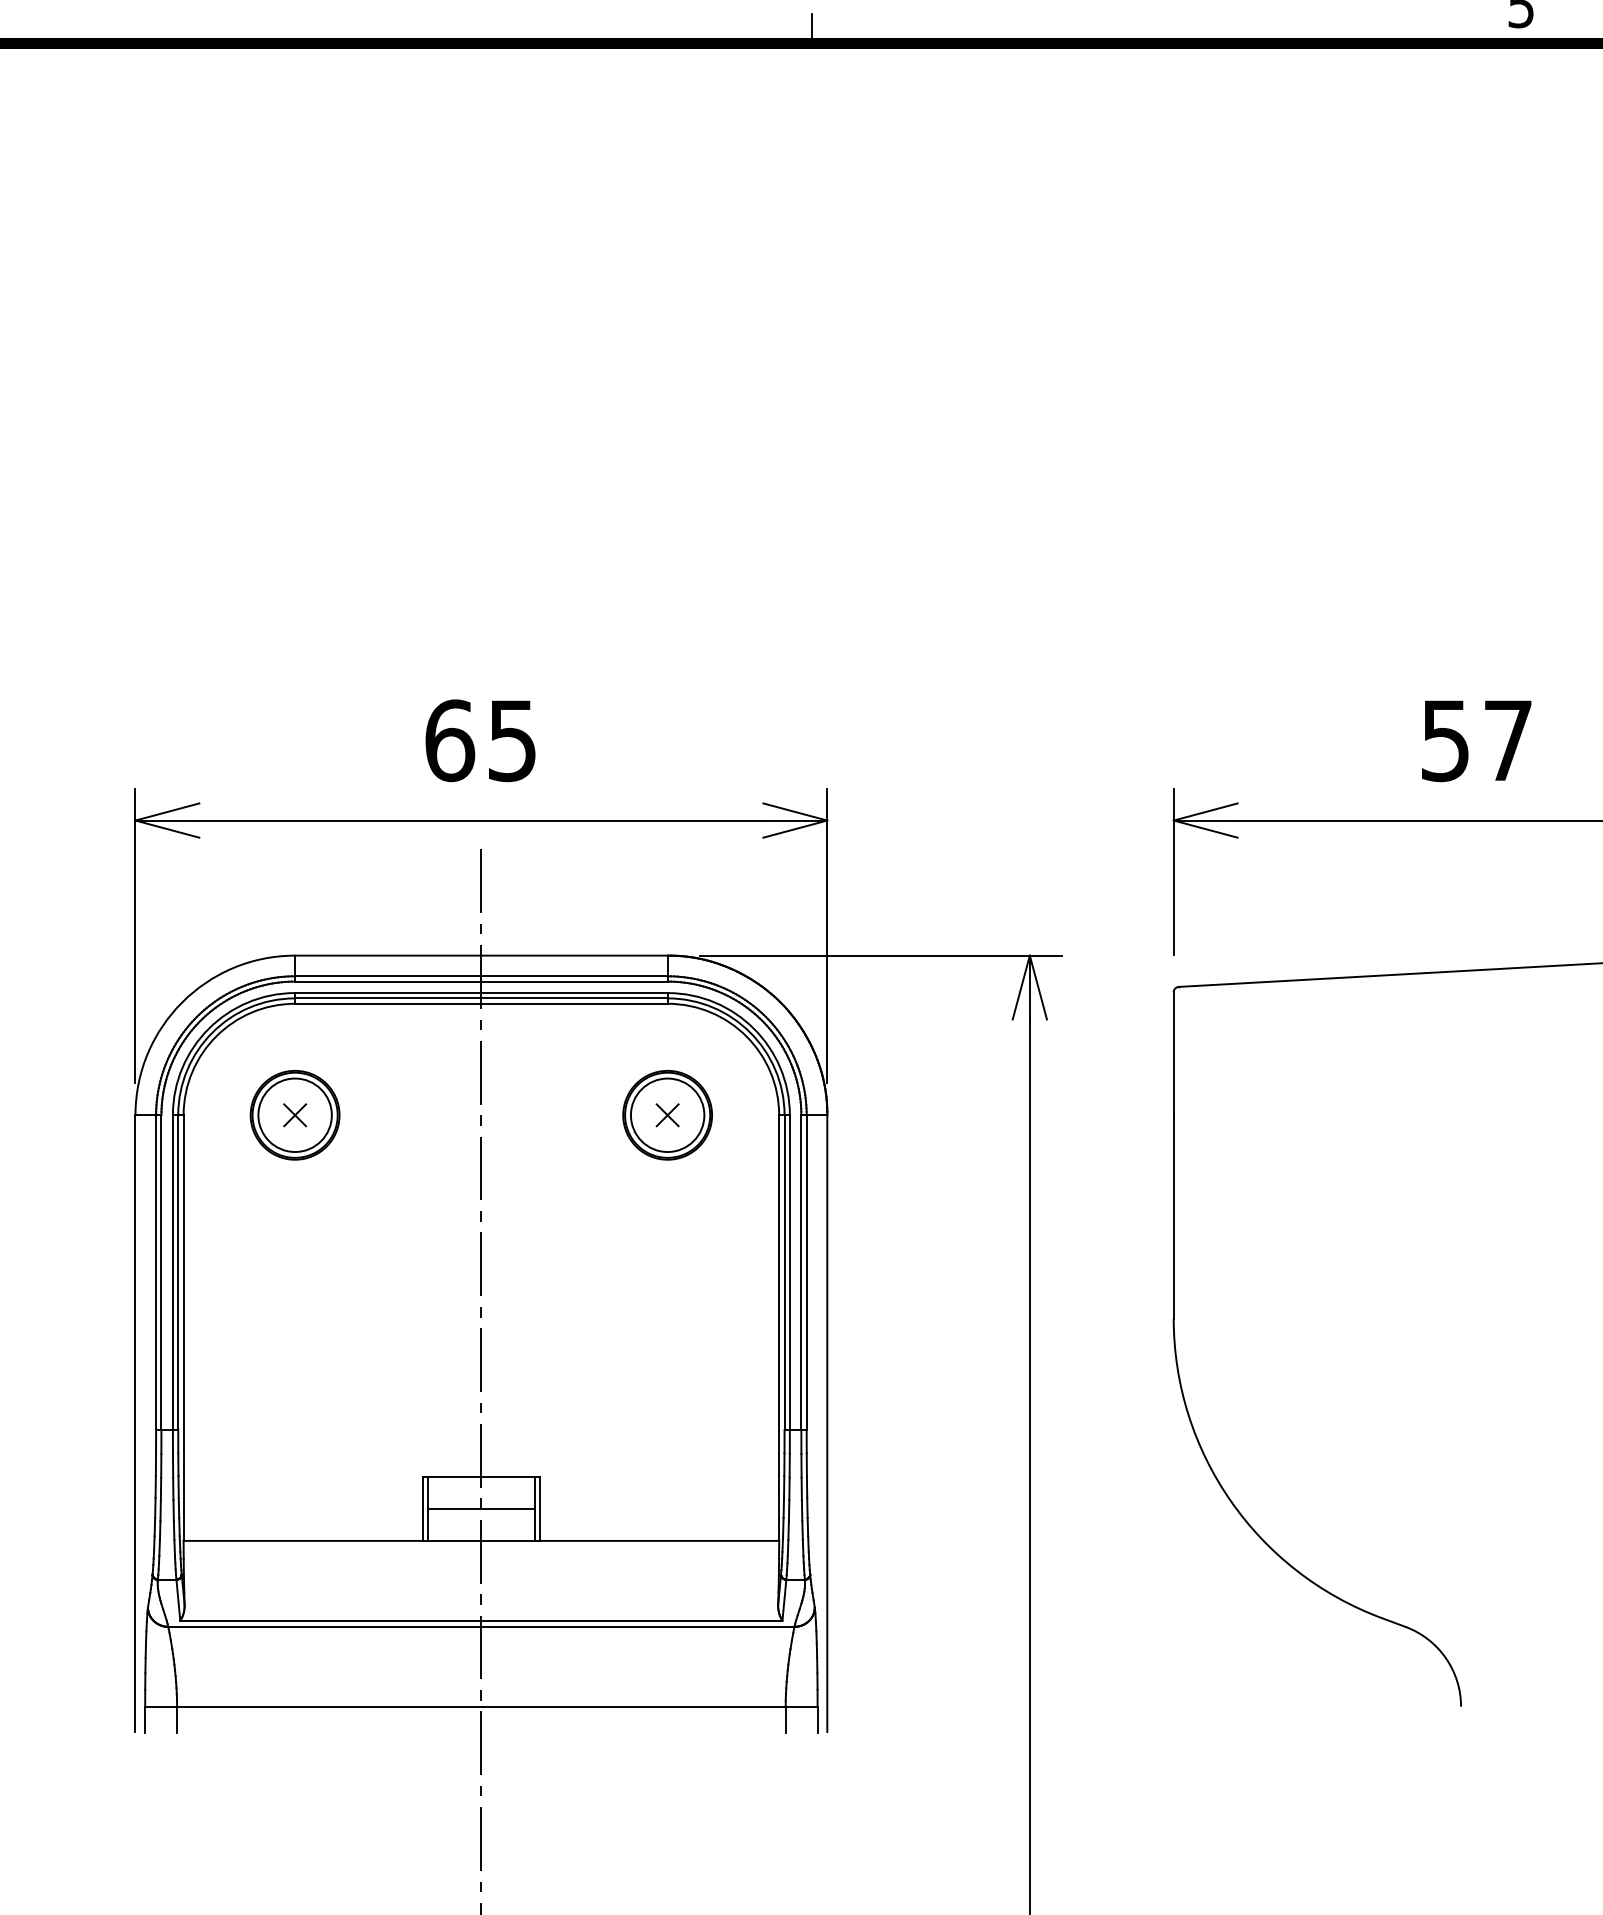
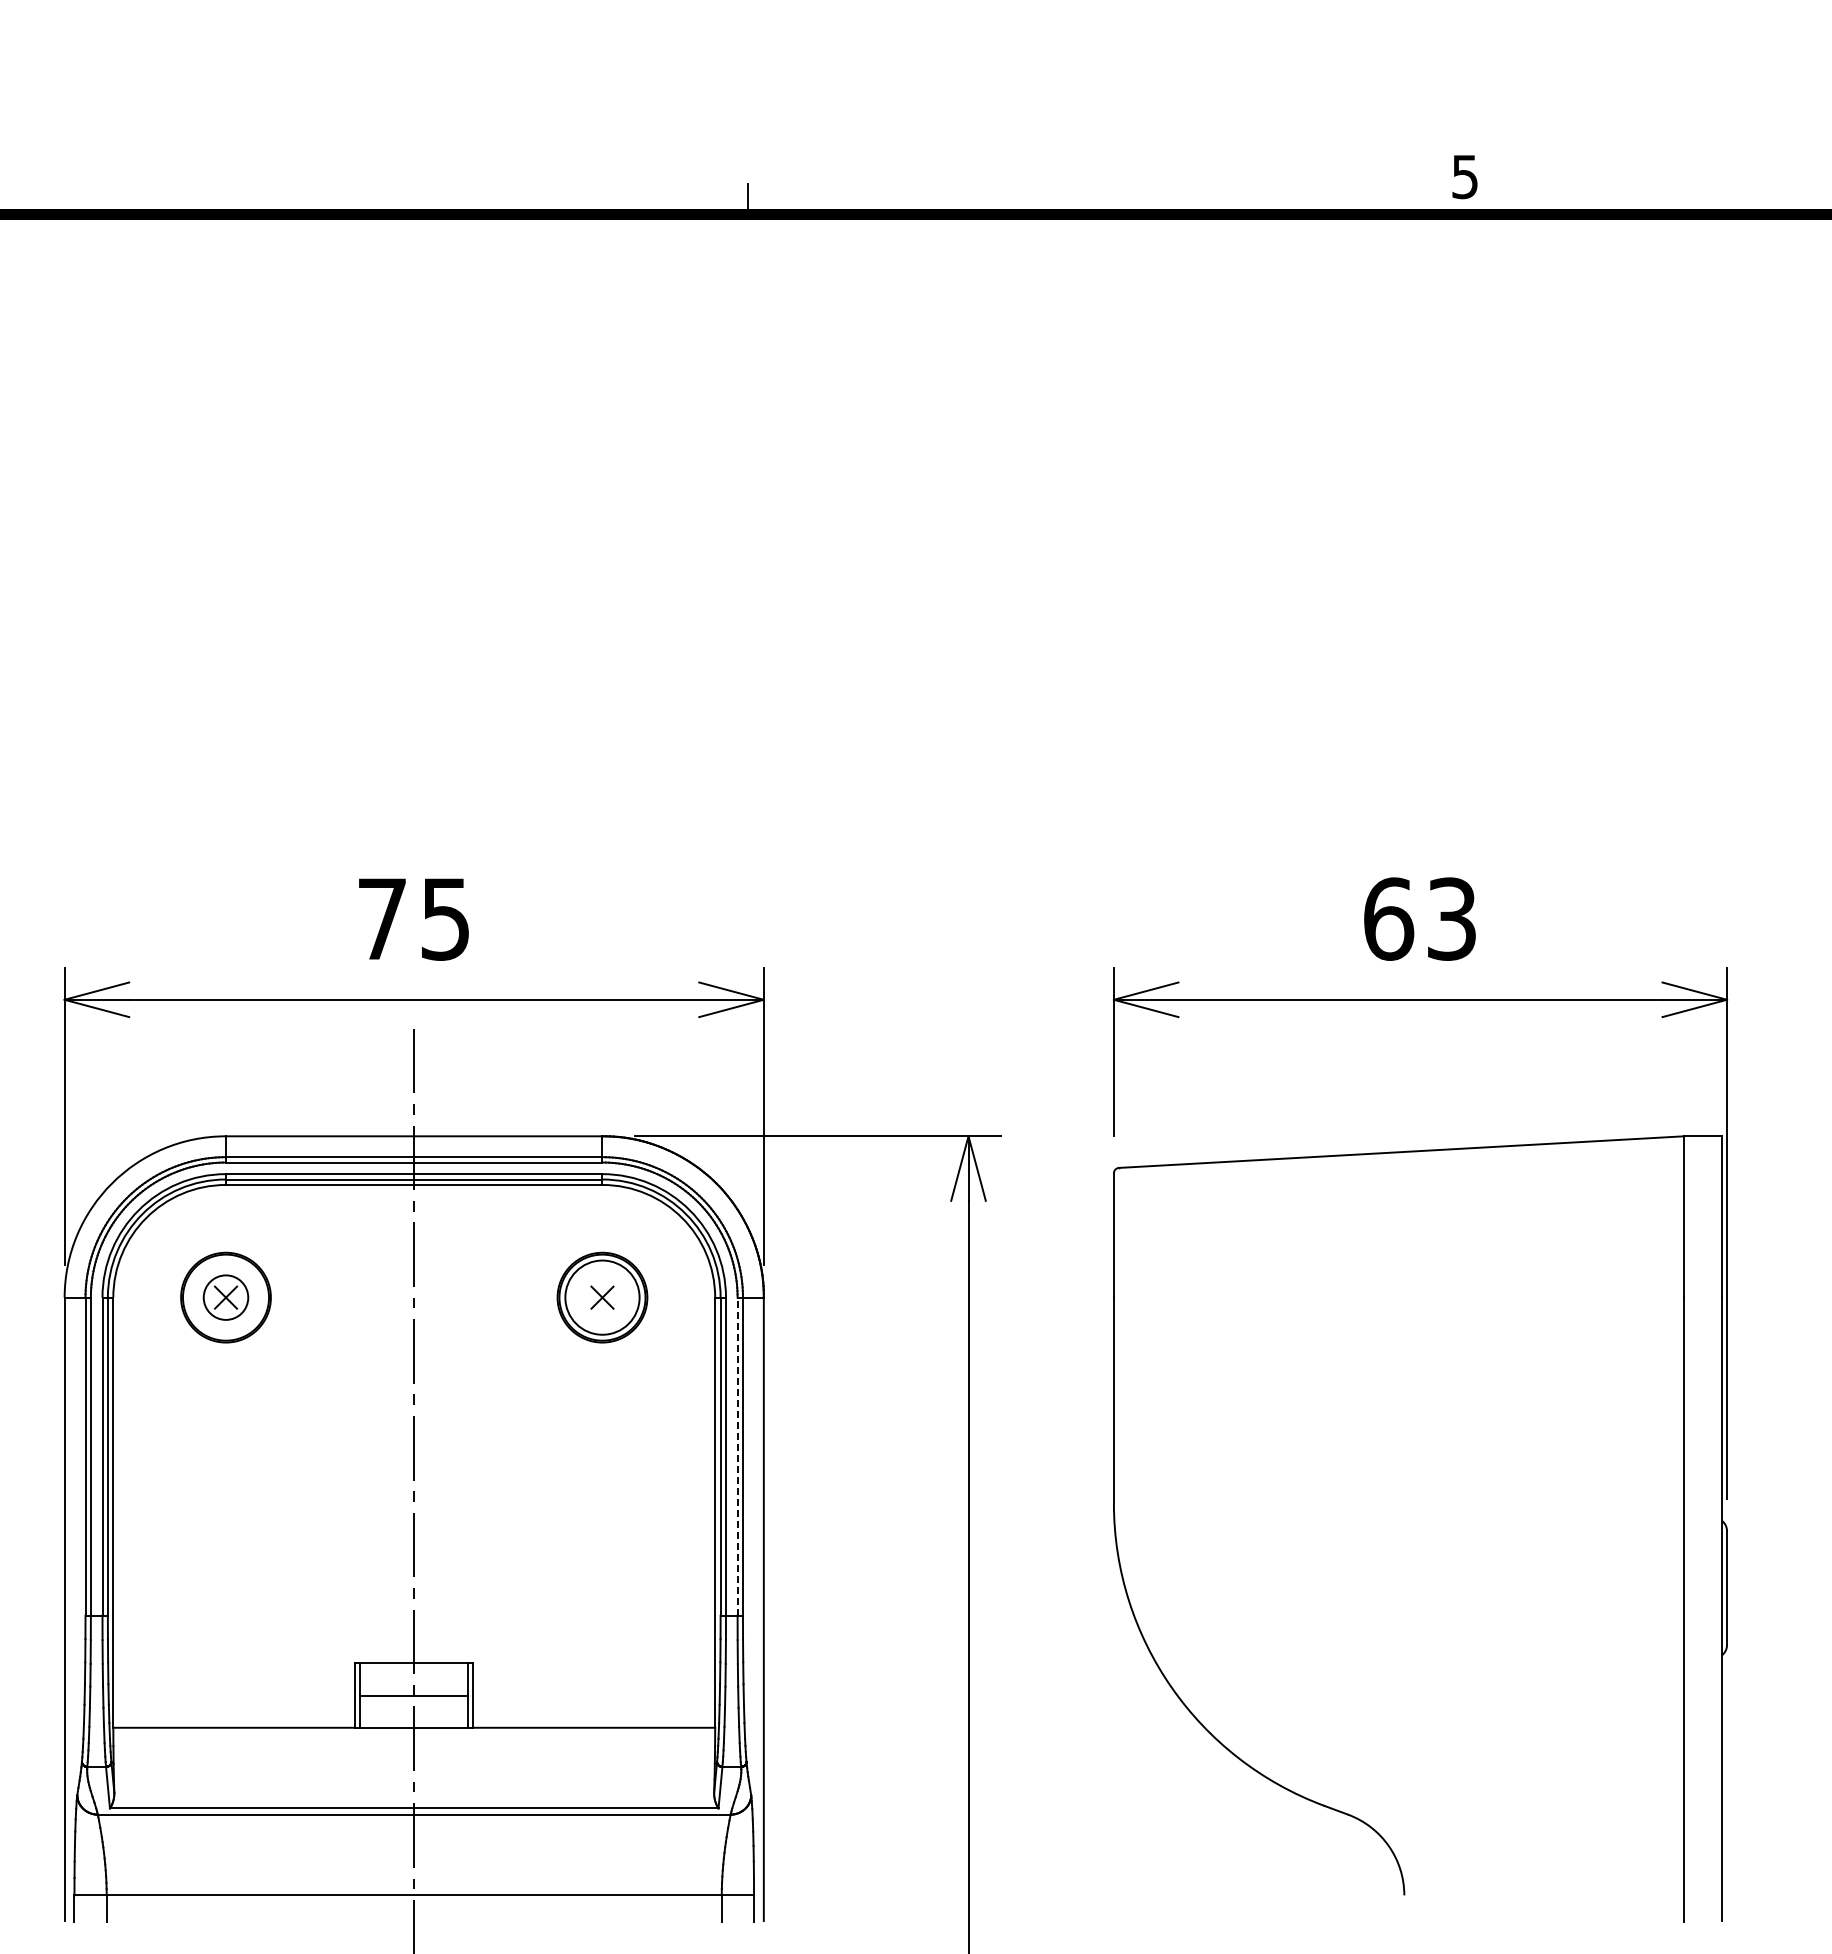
text: (449, 740) -> (382, 918), 65 -> 75
text: (1476, 740) -> (1419, 918), 57 -> 63
circle: (294, 1115) -> (225, 1297), size x0.6
line: (801, 1272) -> (737, 1456), solid -> dashed

